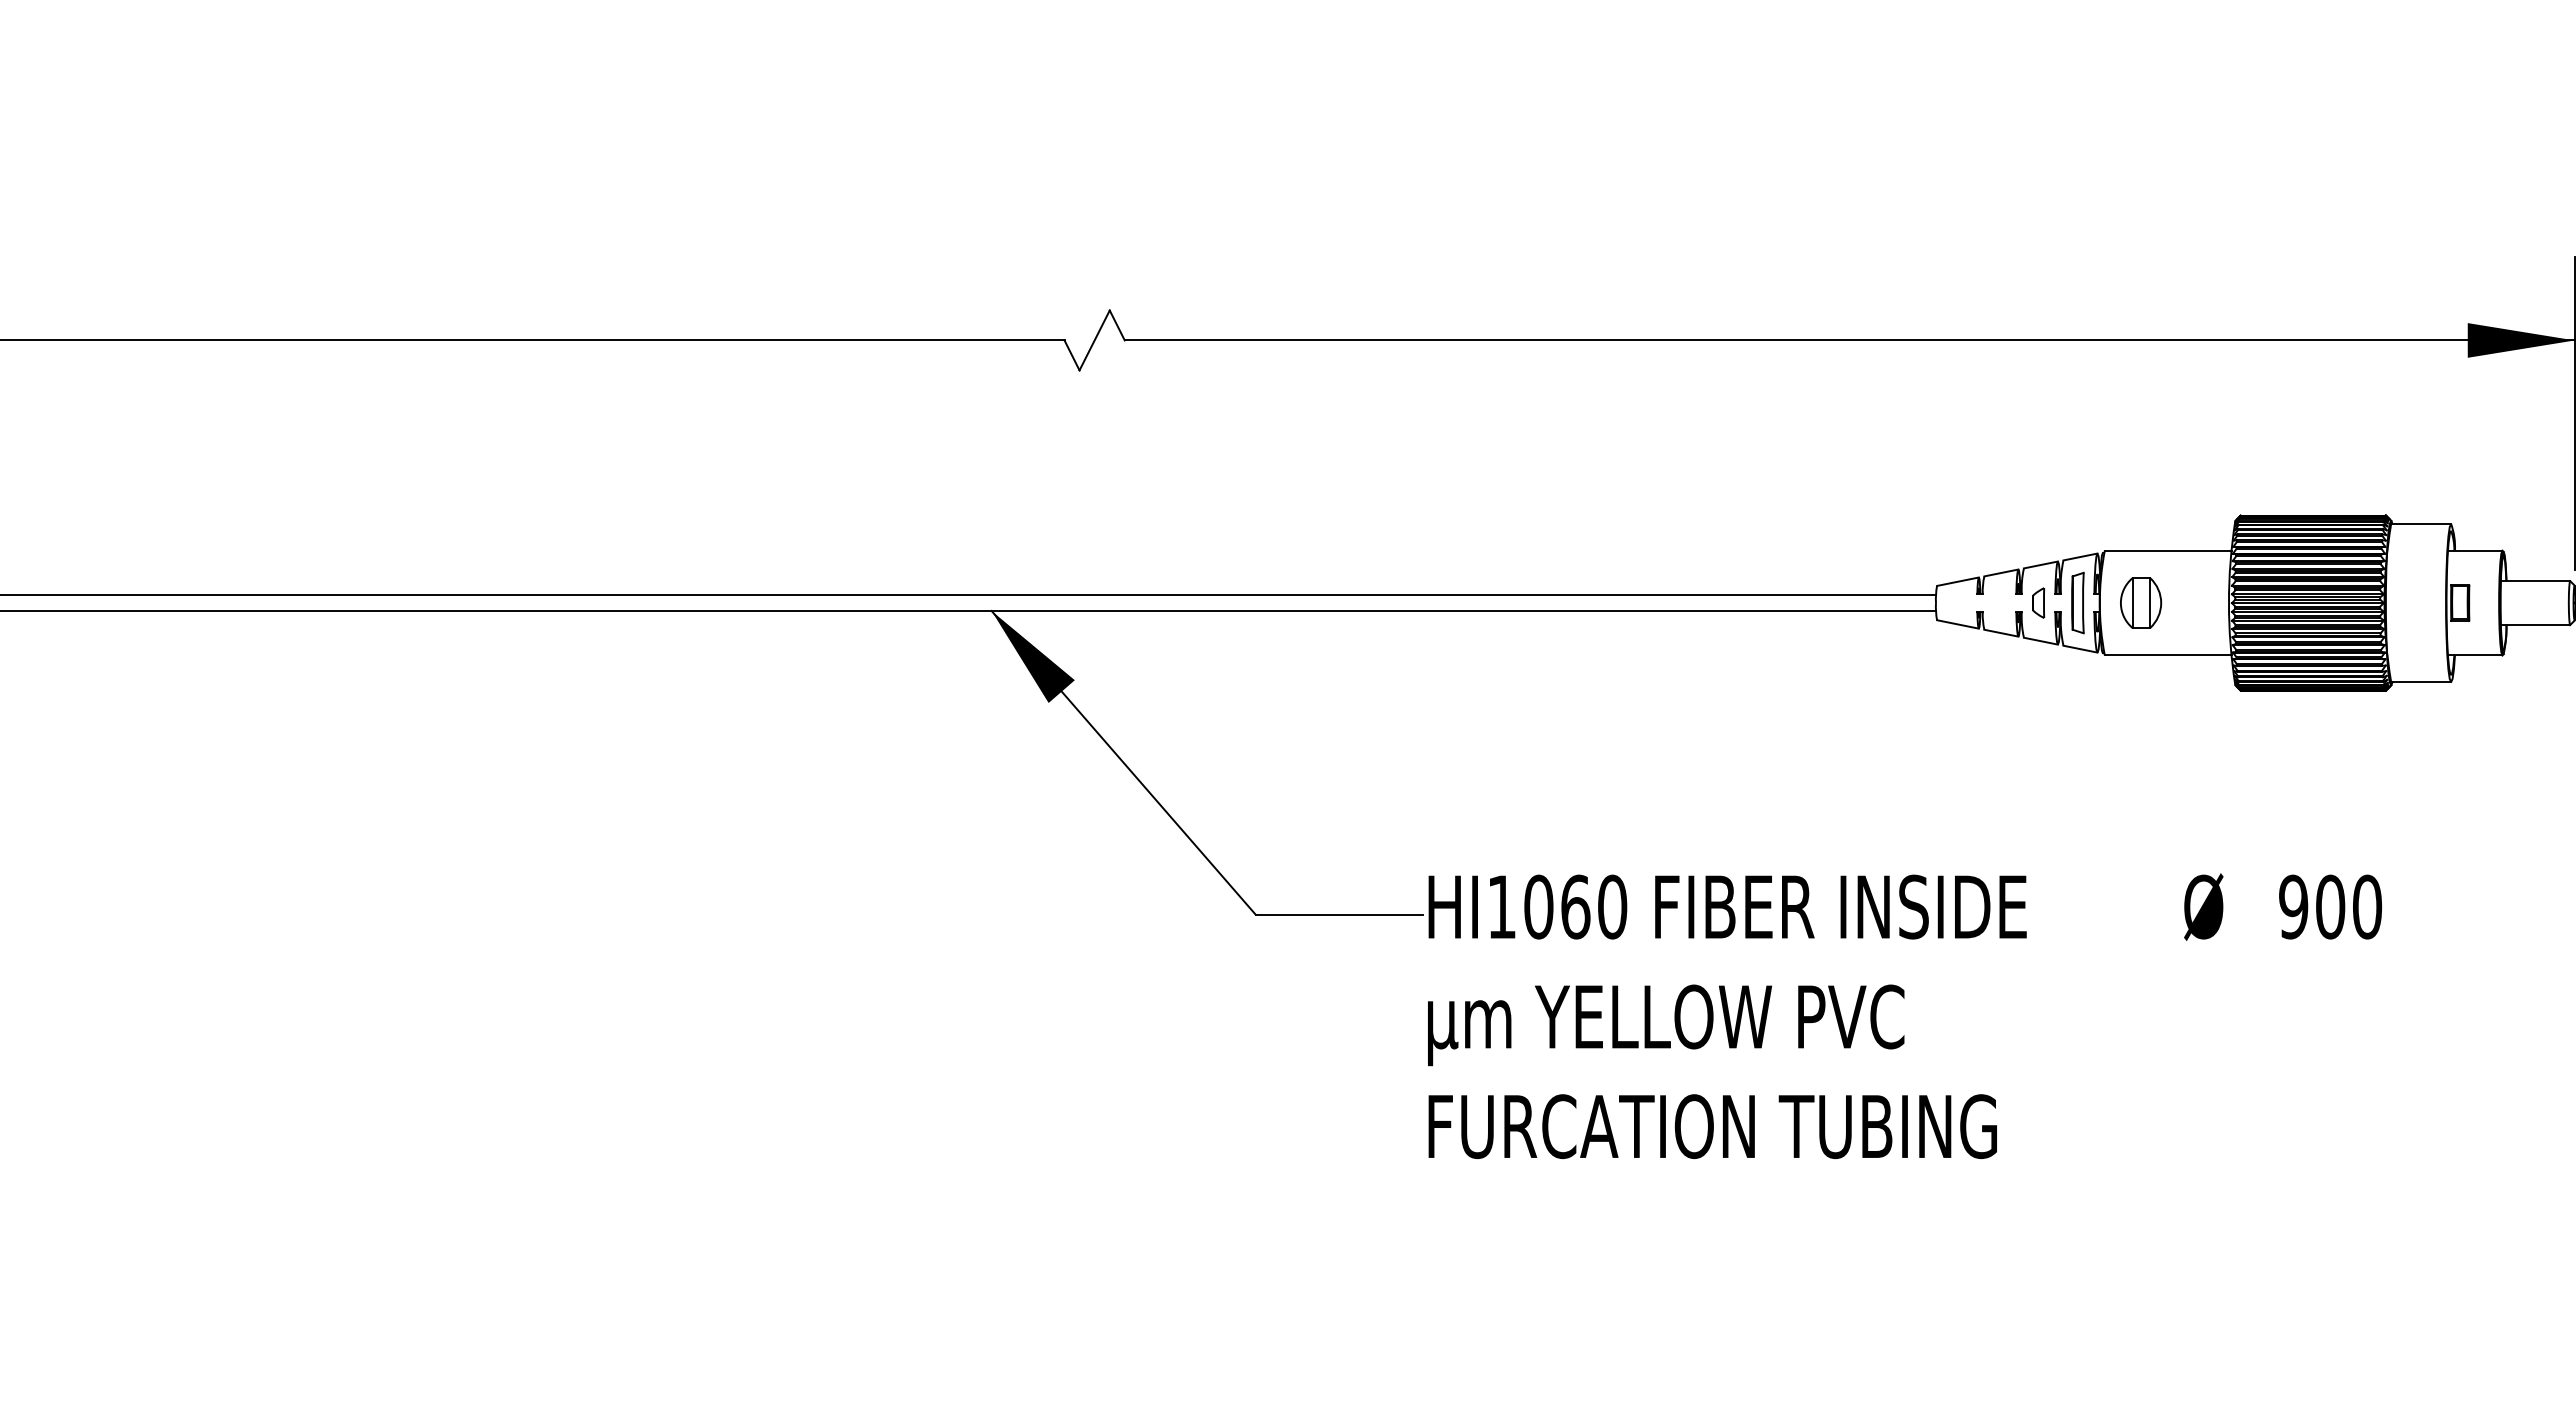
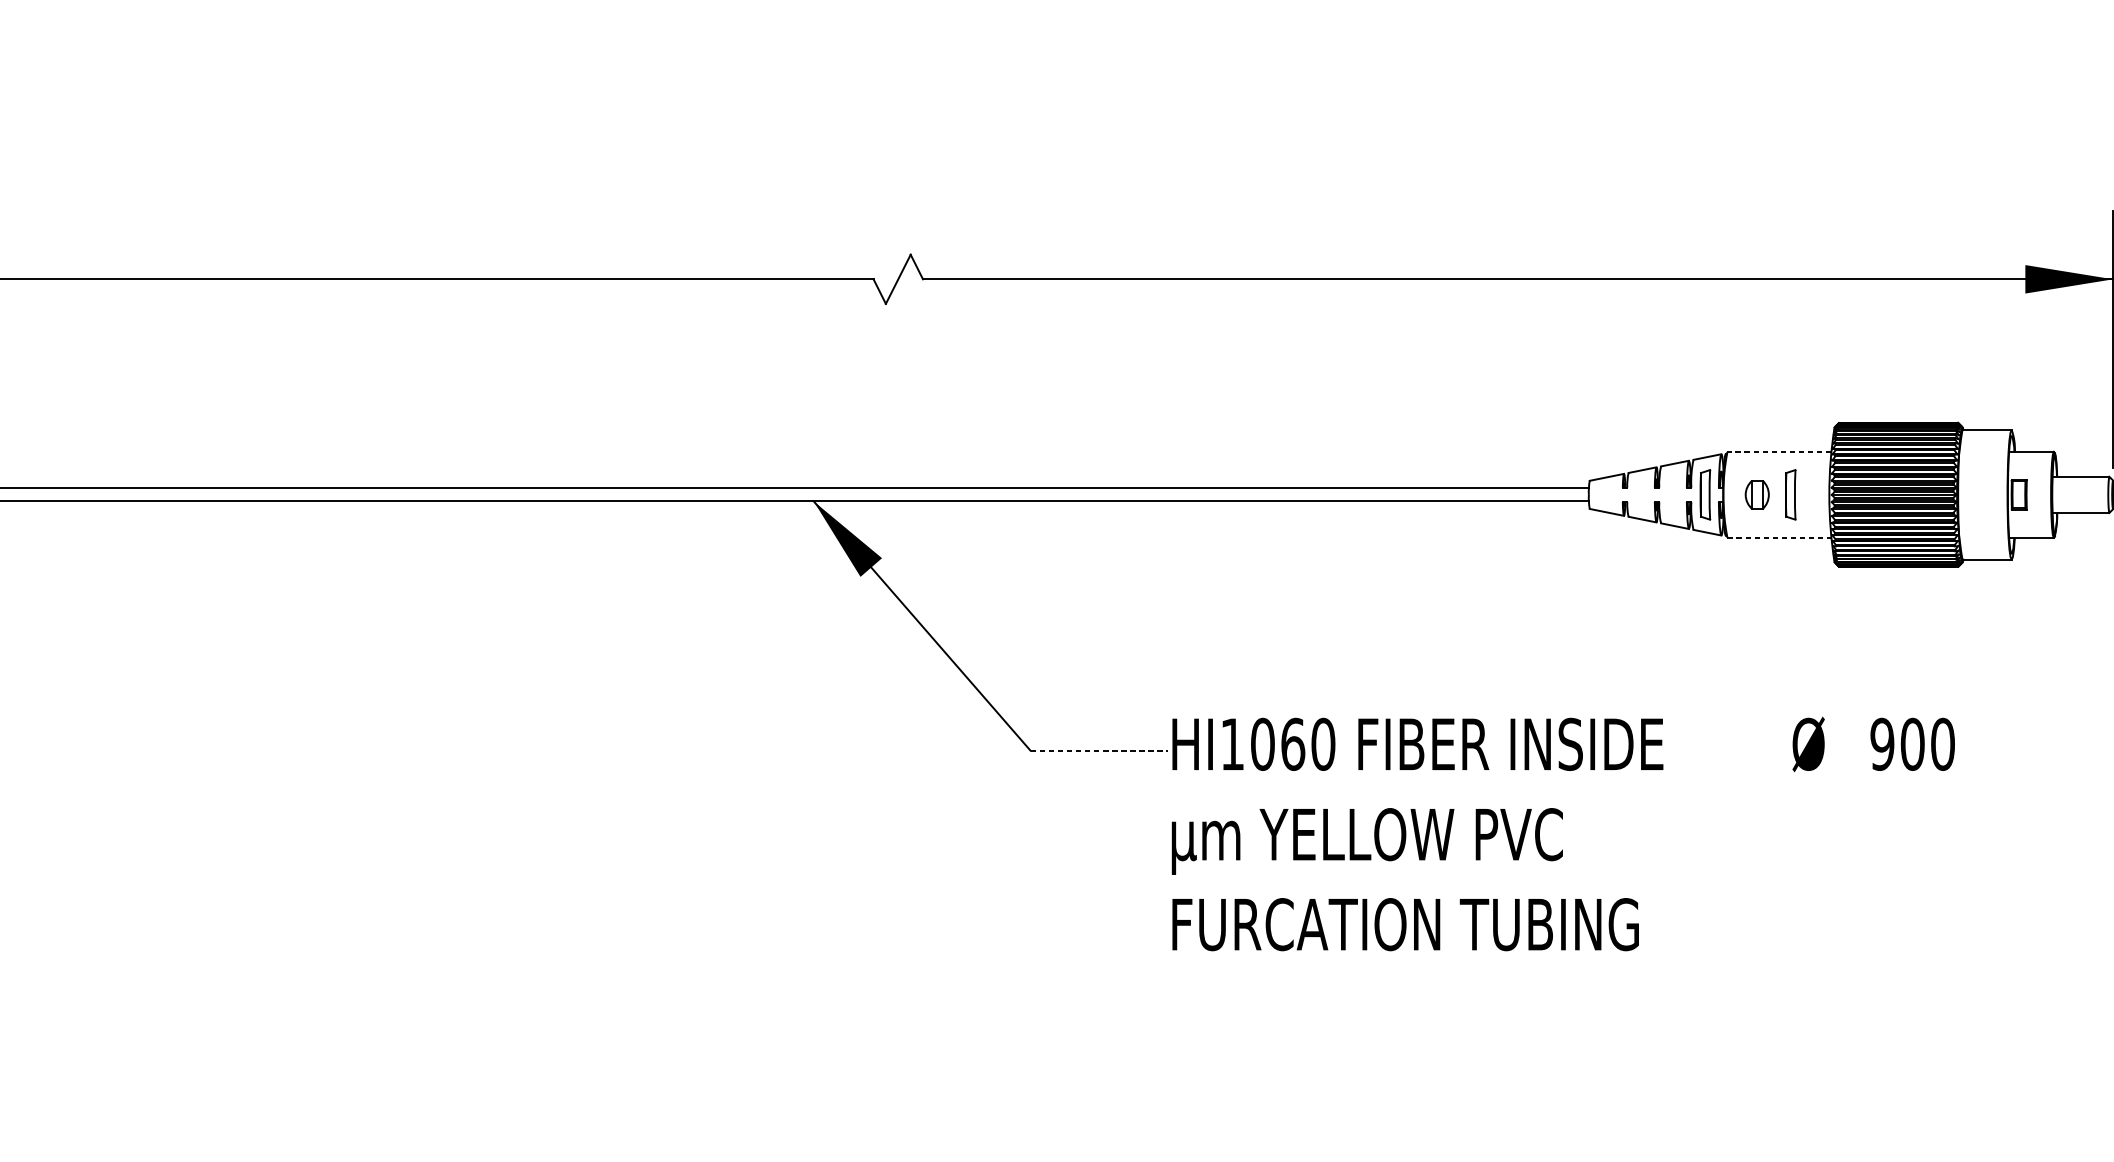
line: (2167, 550) -> (1778, 451), solid -> dashed
part: (2038, 602) -> (1673, 494), removed
part: (2141, 602) -> (1757, 494), size x0.7
part: (2181, 602) -> (1790, 494), added
line: (2168, 655) -> (1779, 537), solid -> dashed
line: (1339, 914) -> (1099, 750), solid -> dashed

